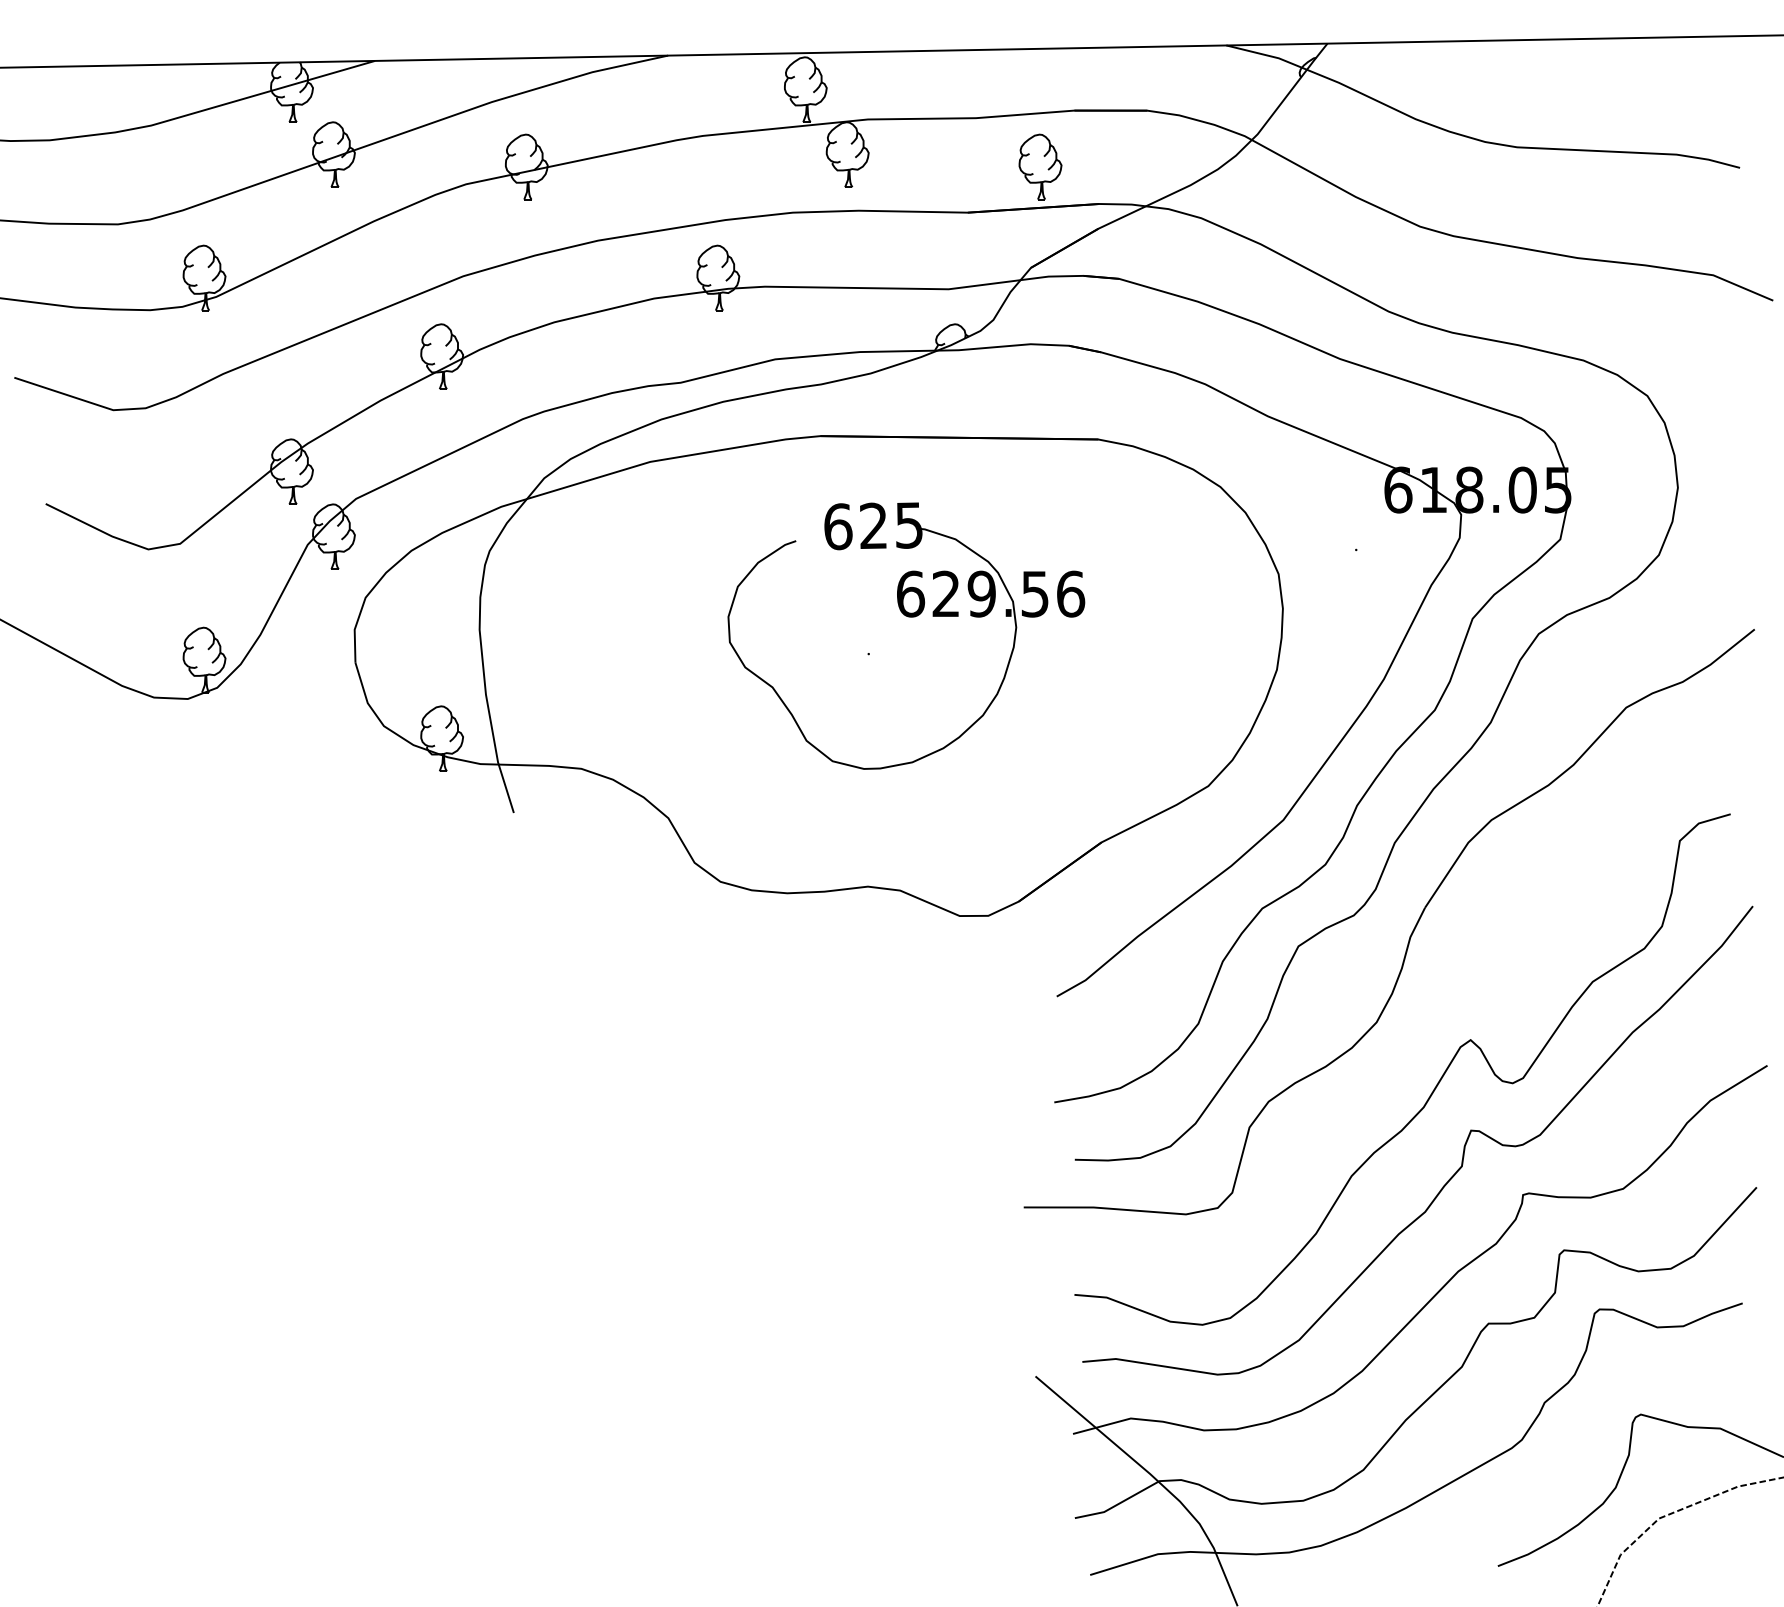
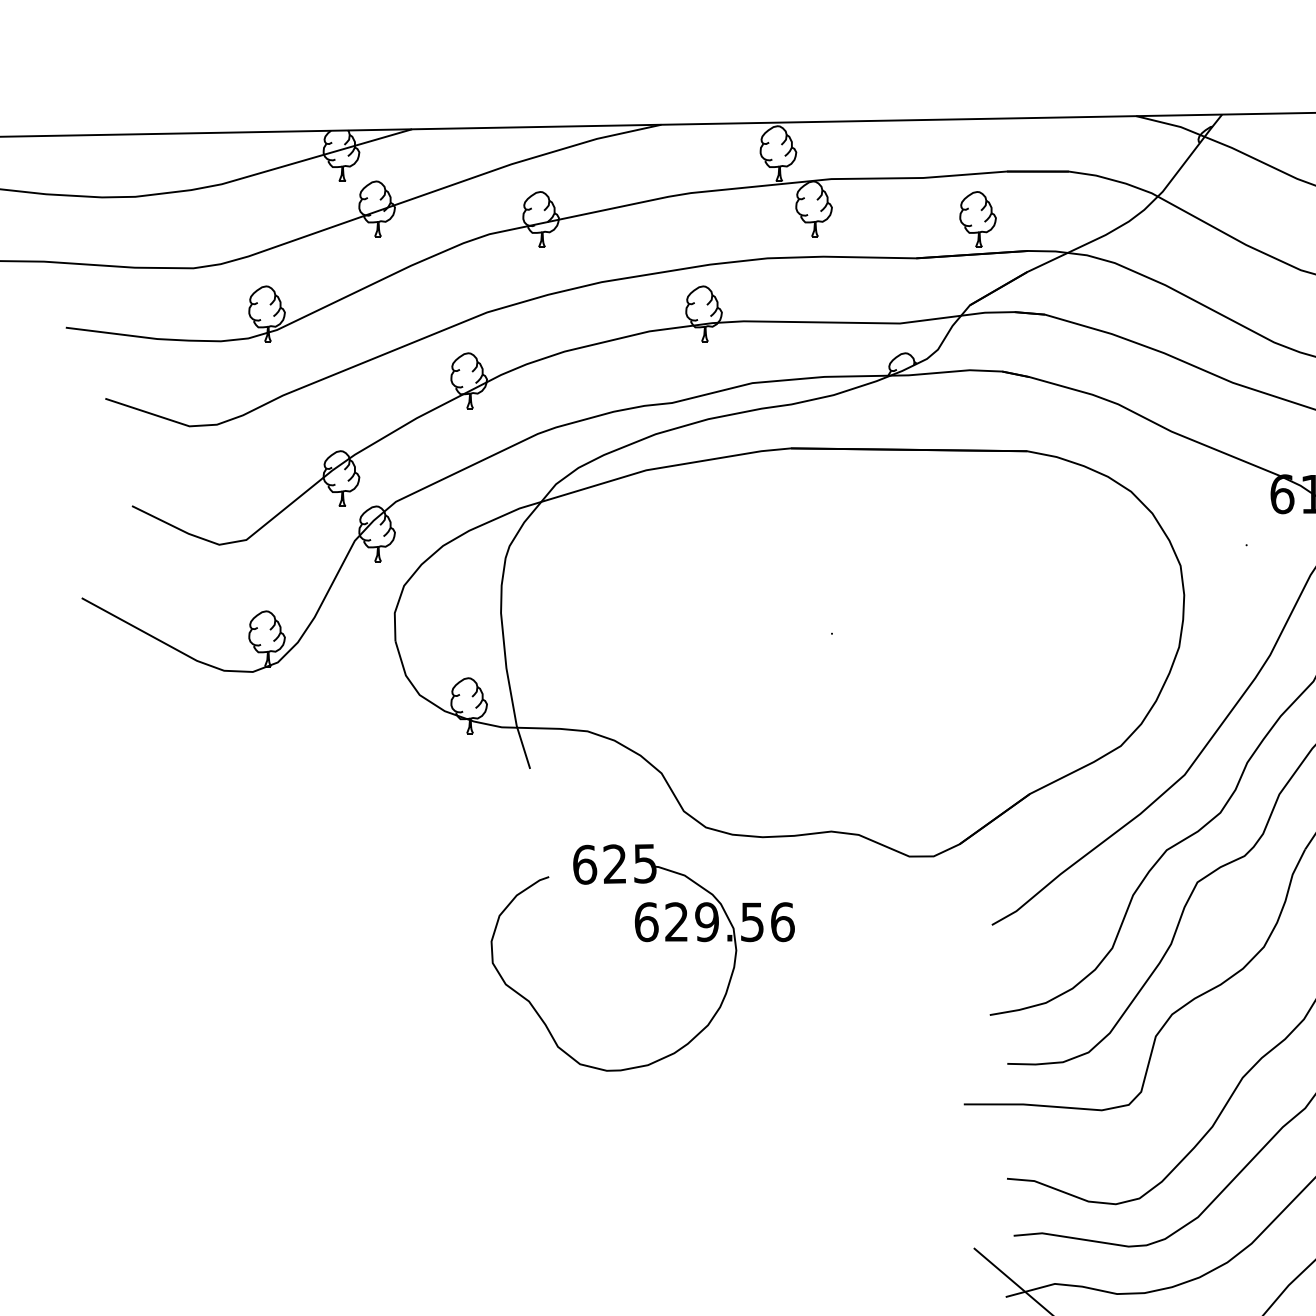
part: (908, 617) -> (644, 942), moved

